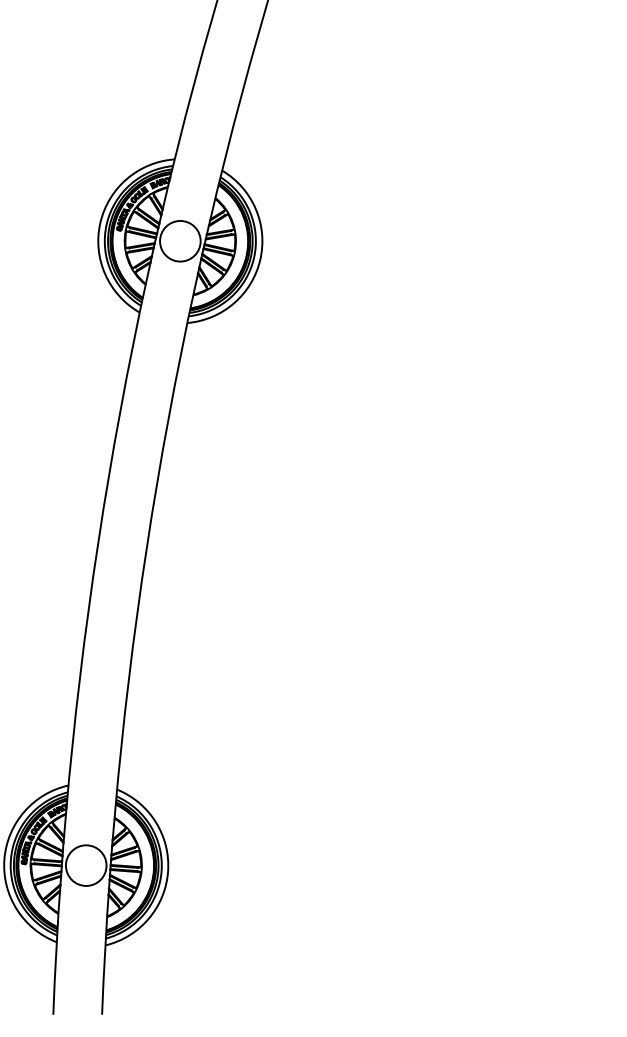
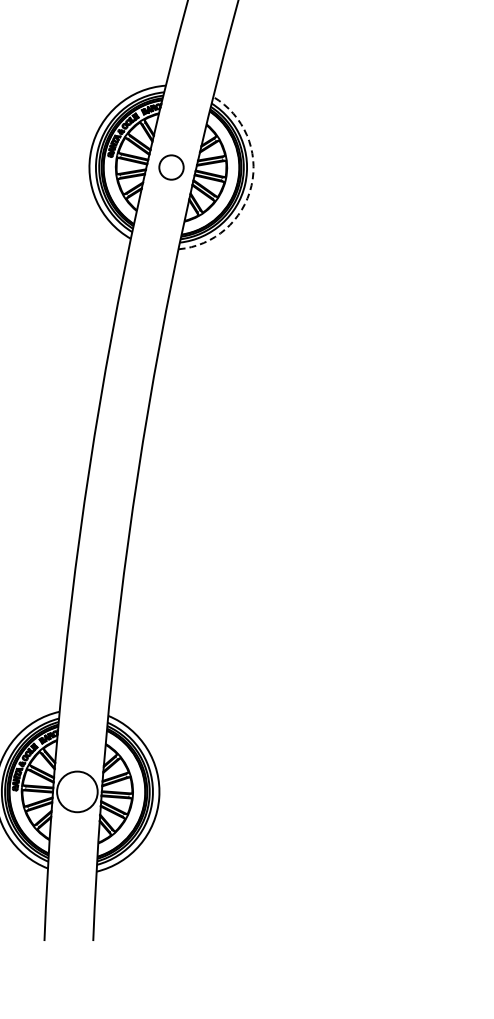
circle: (180, 240) -> (171, 166), size x0.6
arc: (260, 259) -> (251, 185), solid -> dashed

